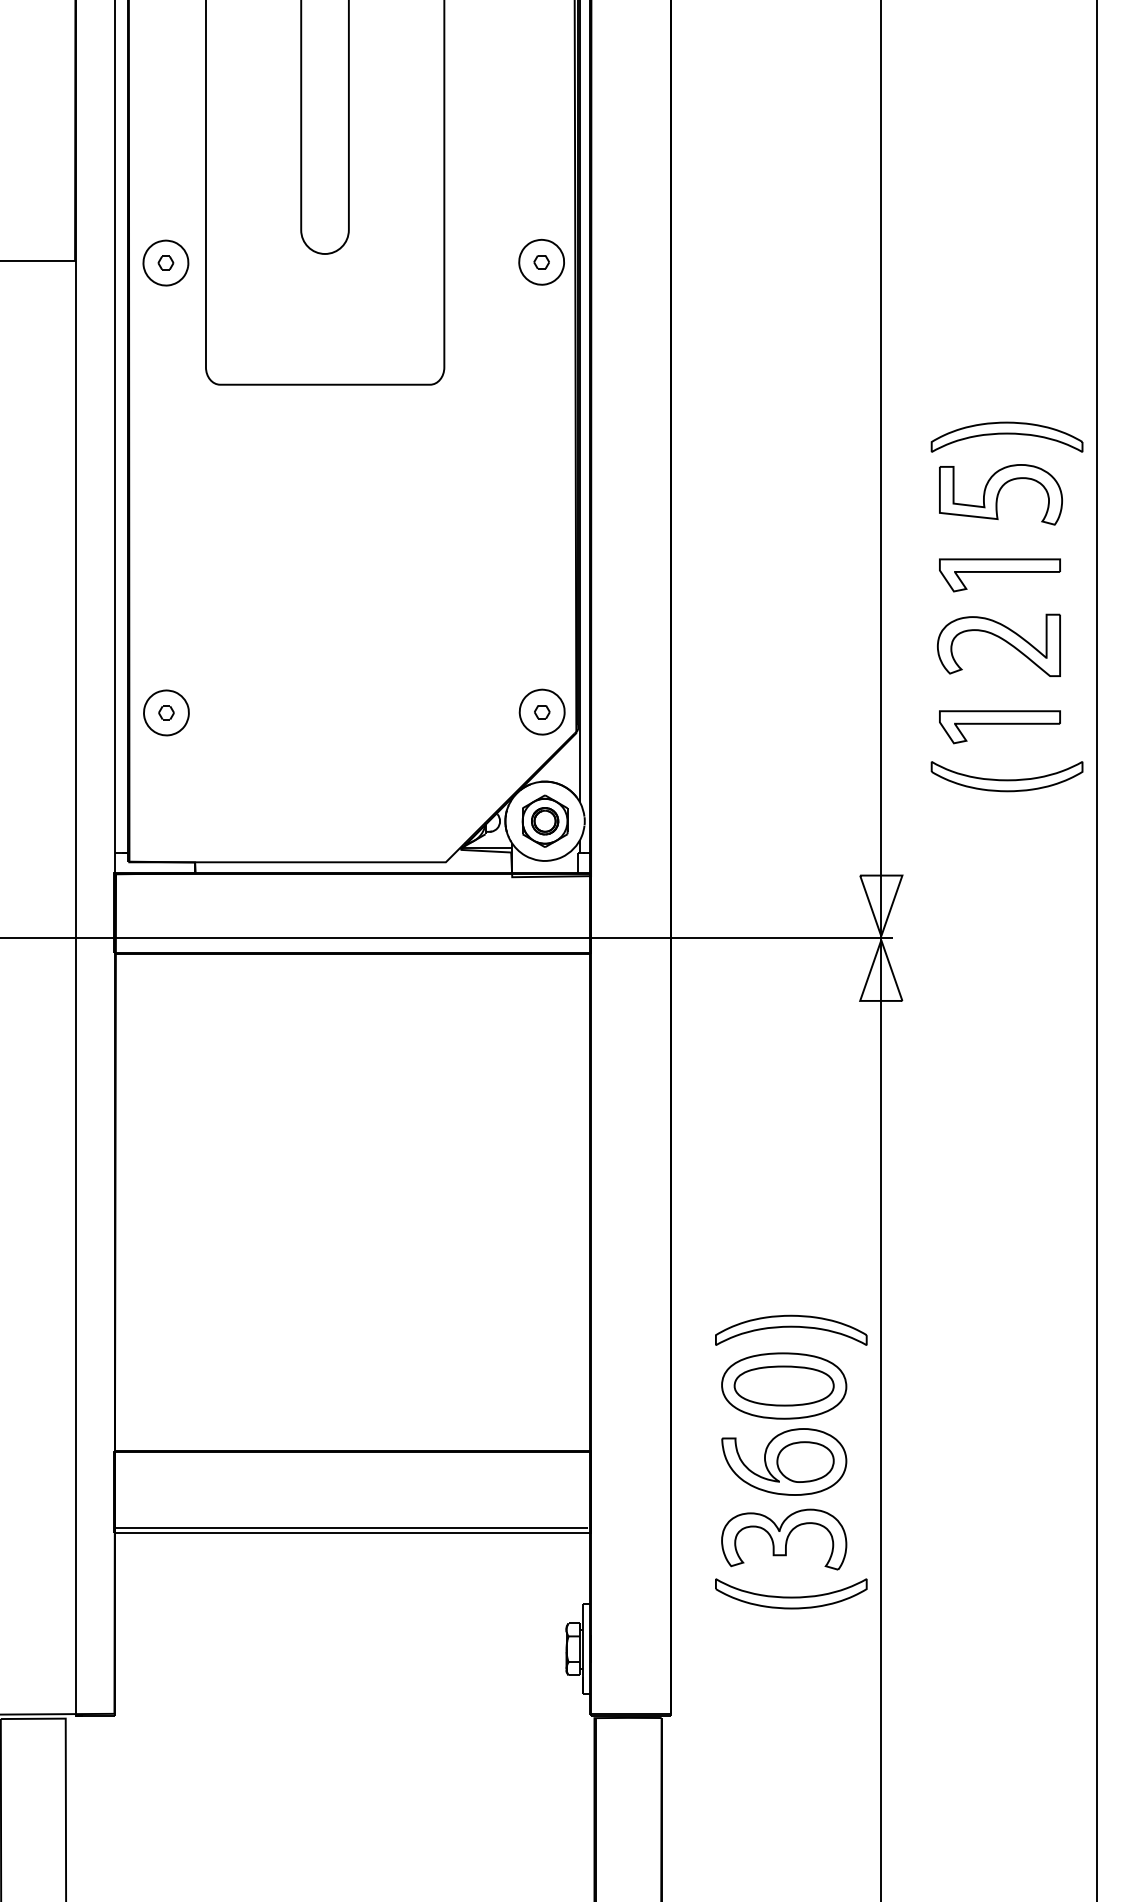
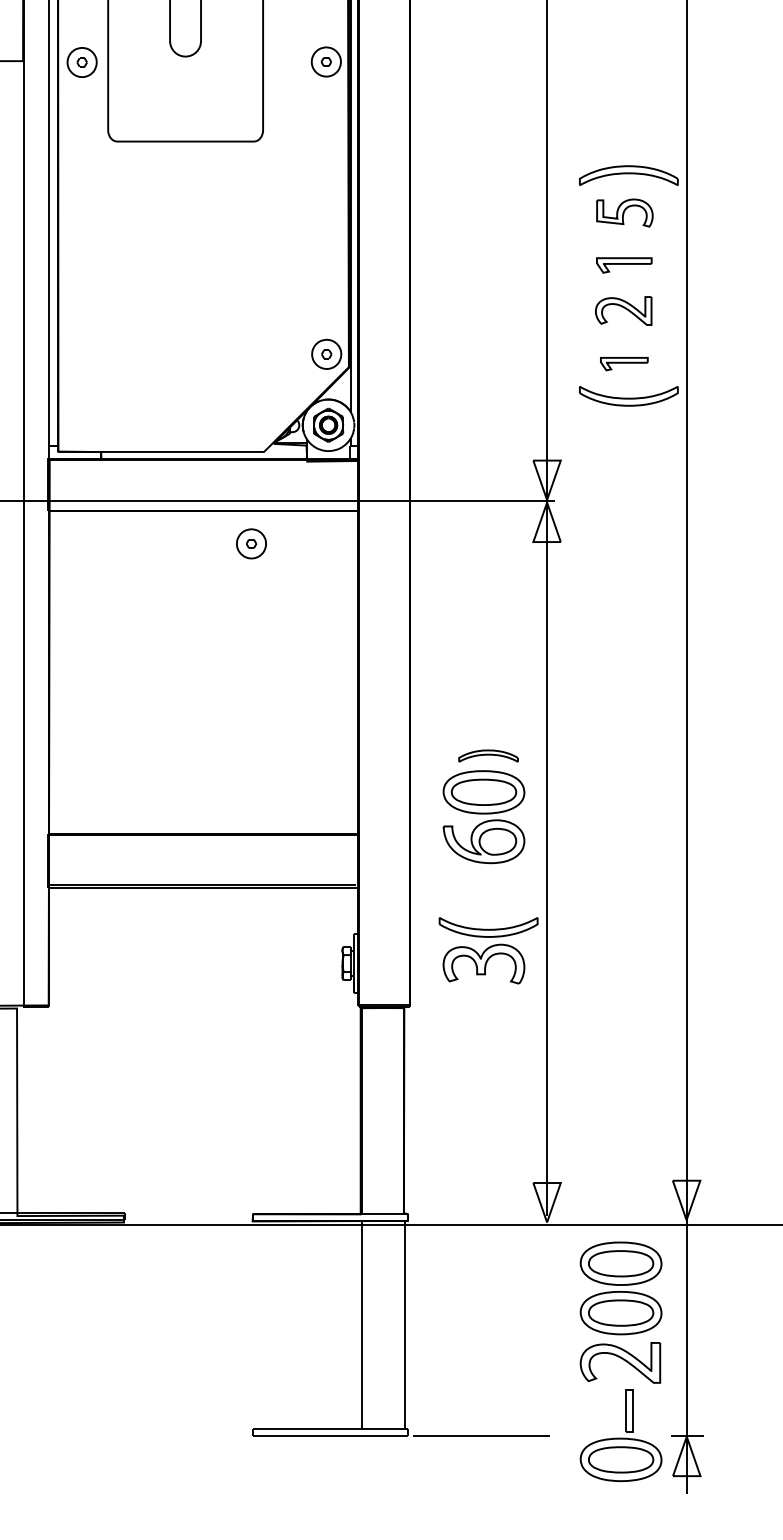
part: (1000, 493) -> (624, 212), size x0.7
part: (1000, 575) -> (624, 265), size x0.7
part: (998, 644) -> (623, 310), size x0.7
part: (166, 712) -> (251, 543), moved
part: (1000, 726) -> (624, 363), size x0.6
part: (791, 1329) -> (488, 755), size x0.6
part: (783, 1538) -> (483, 963), moved

